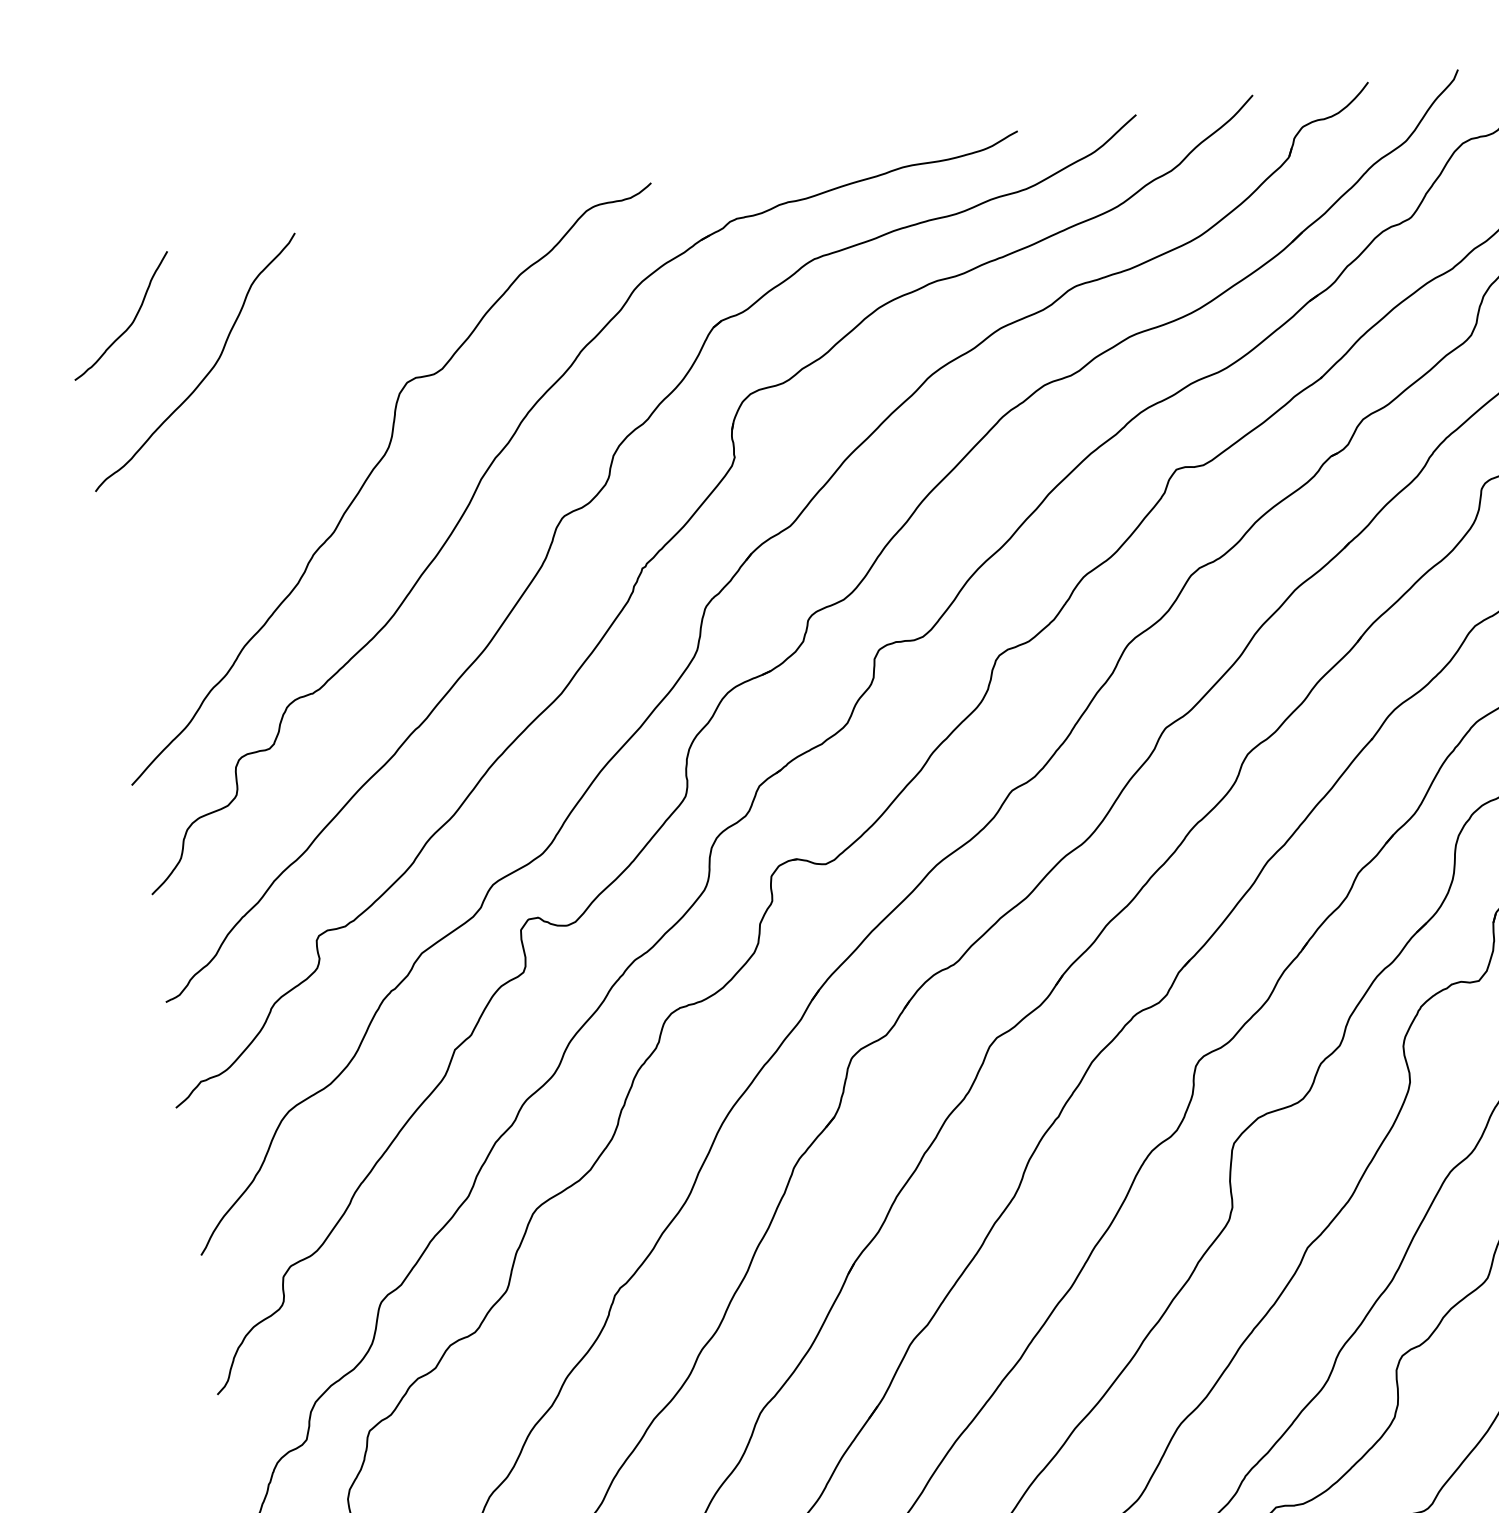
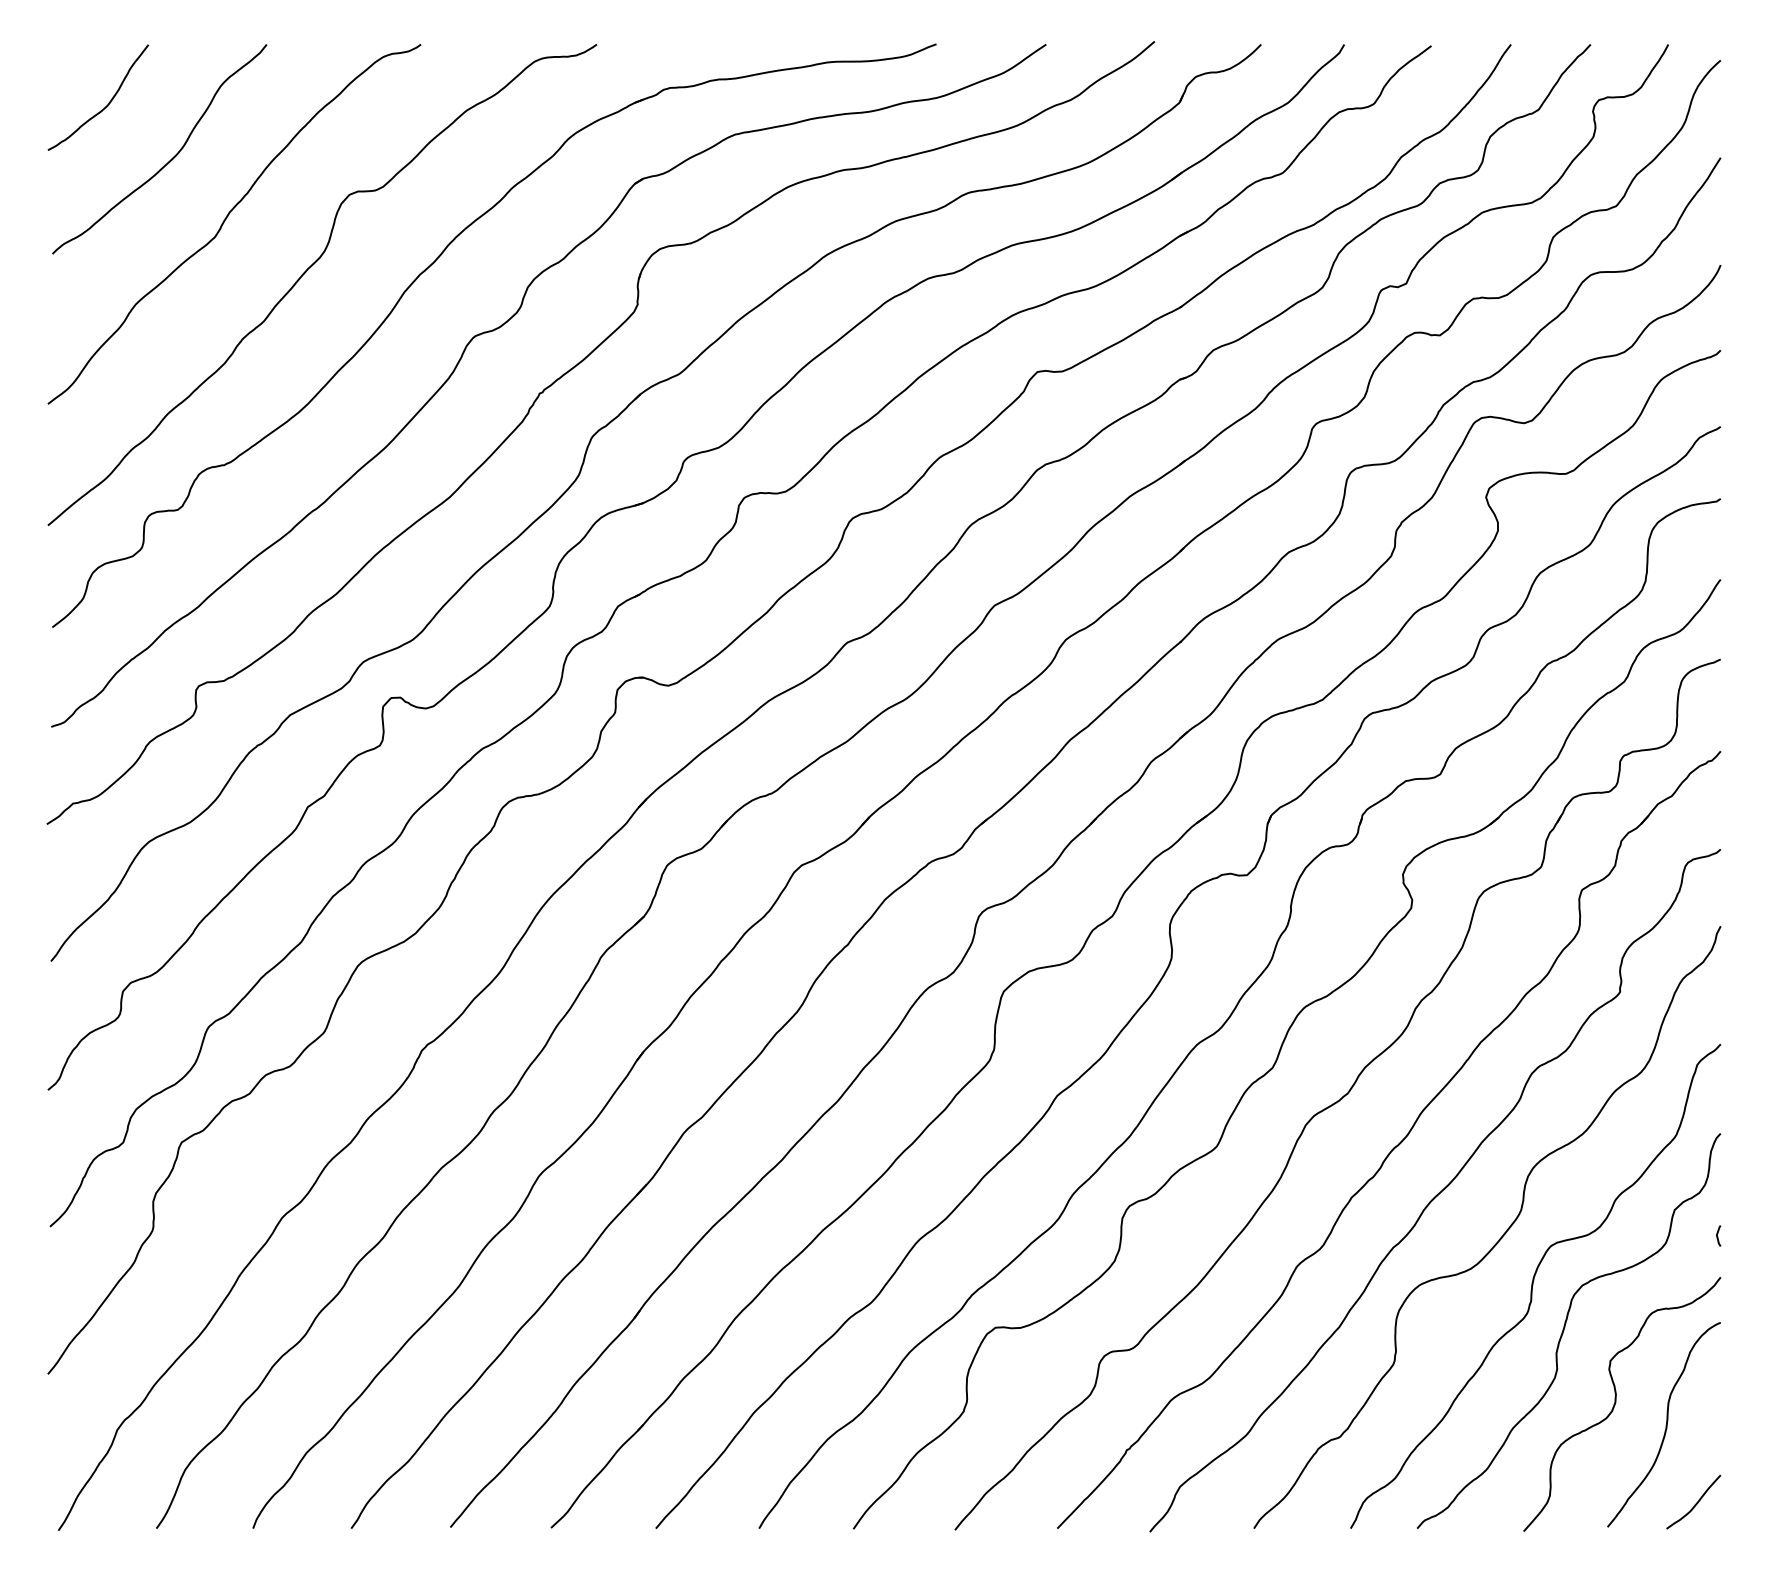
curve: (278, 426) -> (227, 218), added

